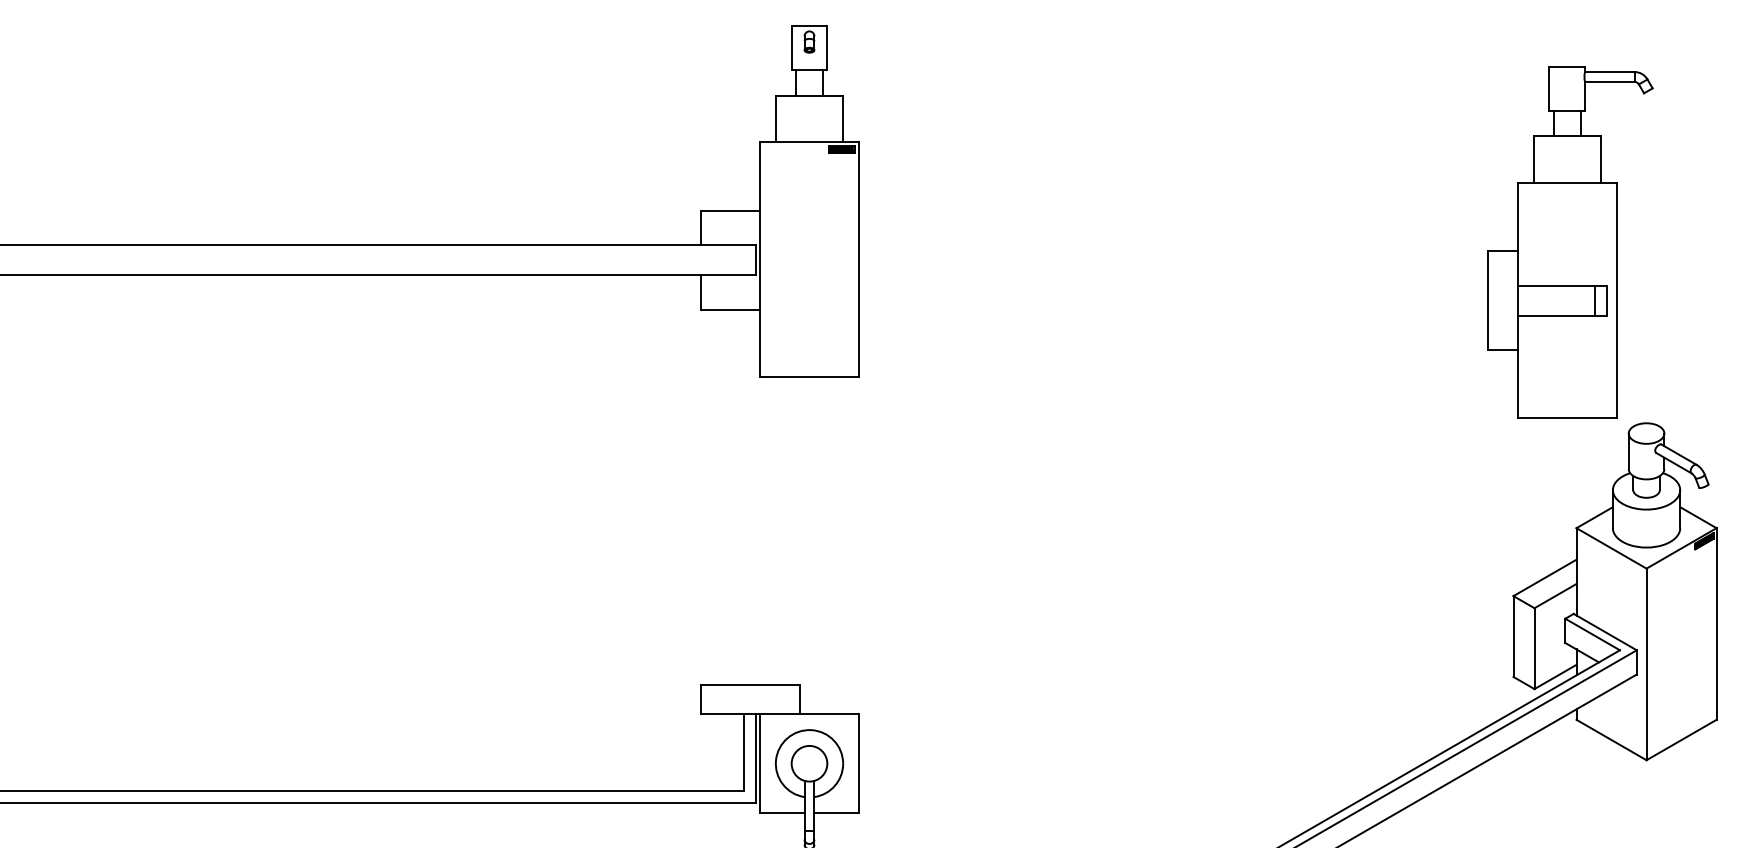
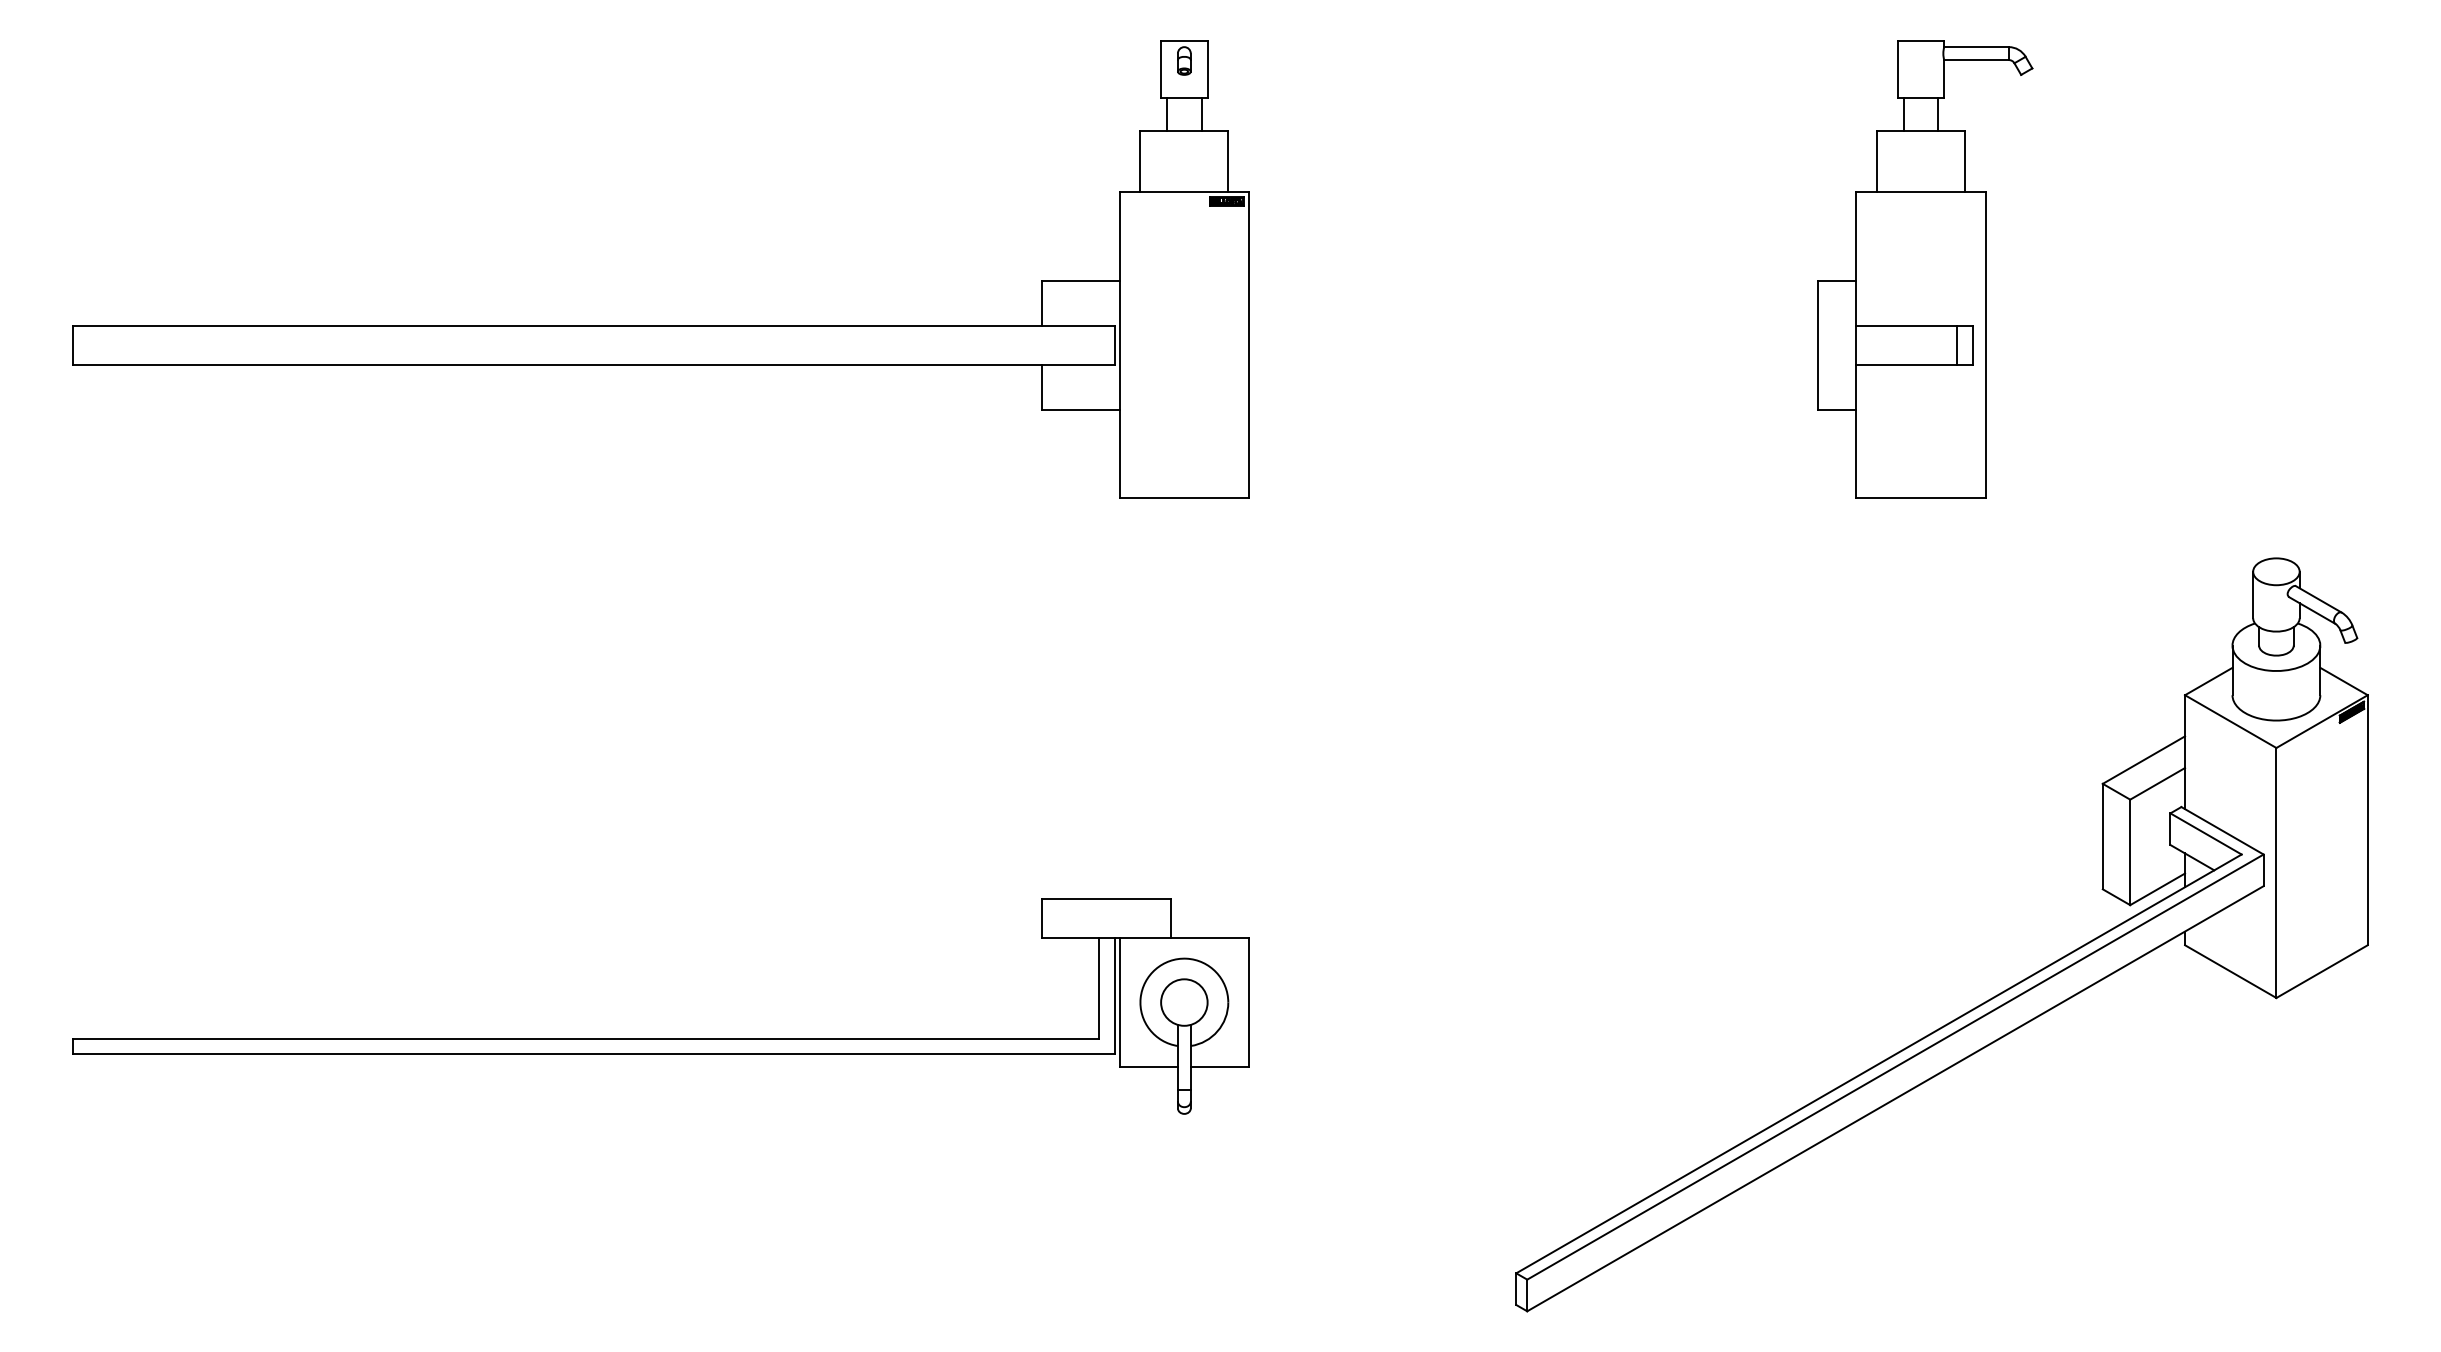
part: (1570, 242) -> (1925, 269), moved

